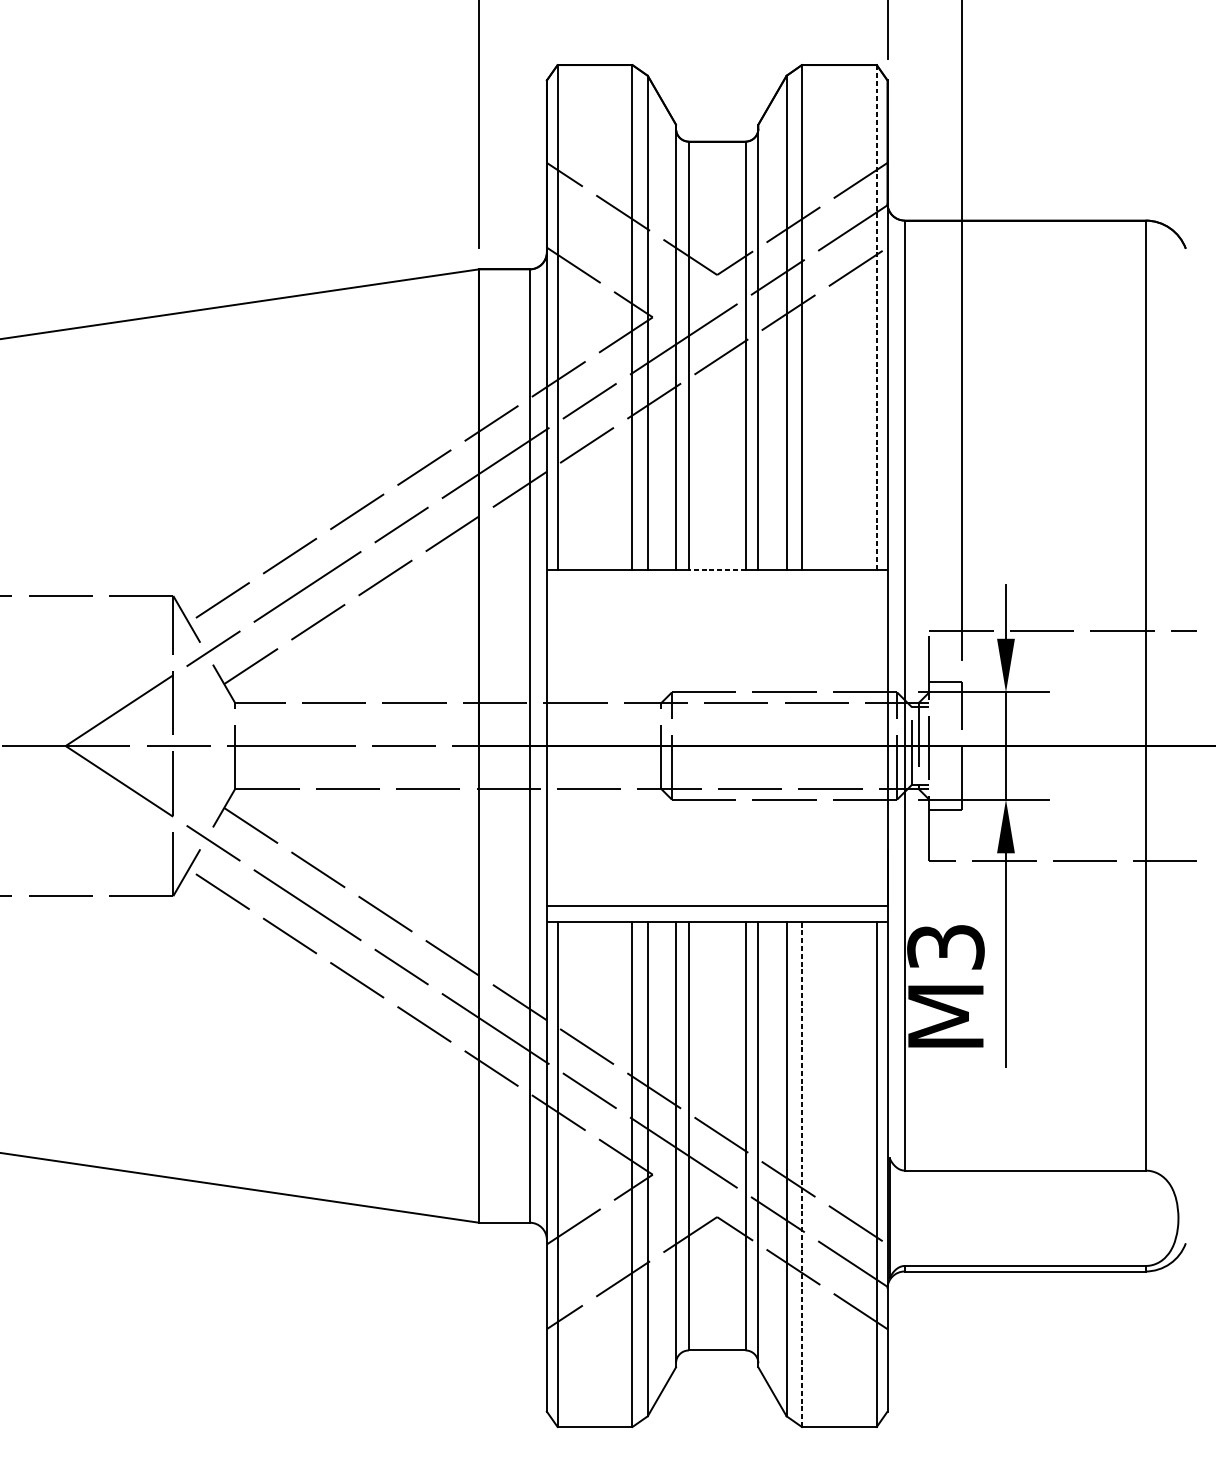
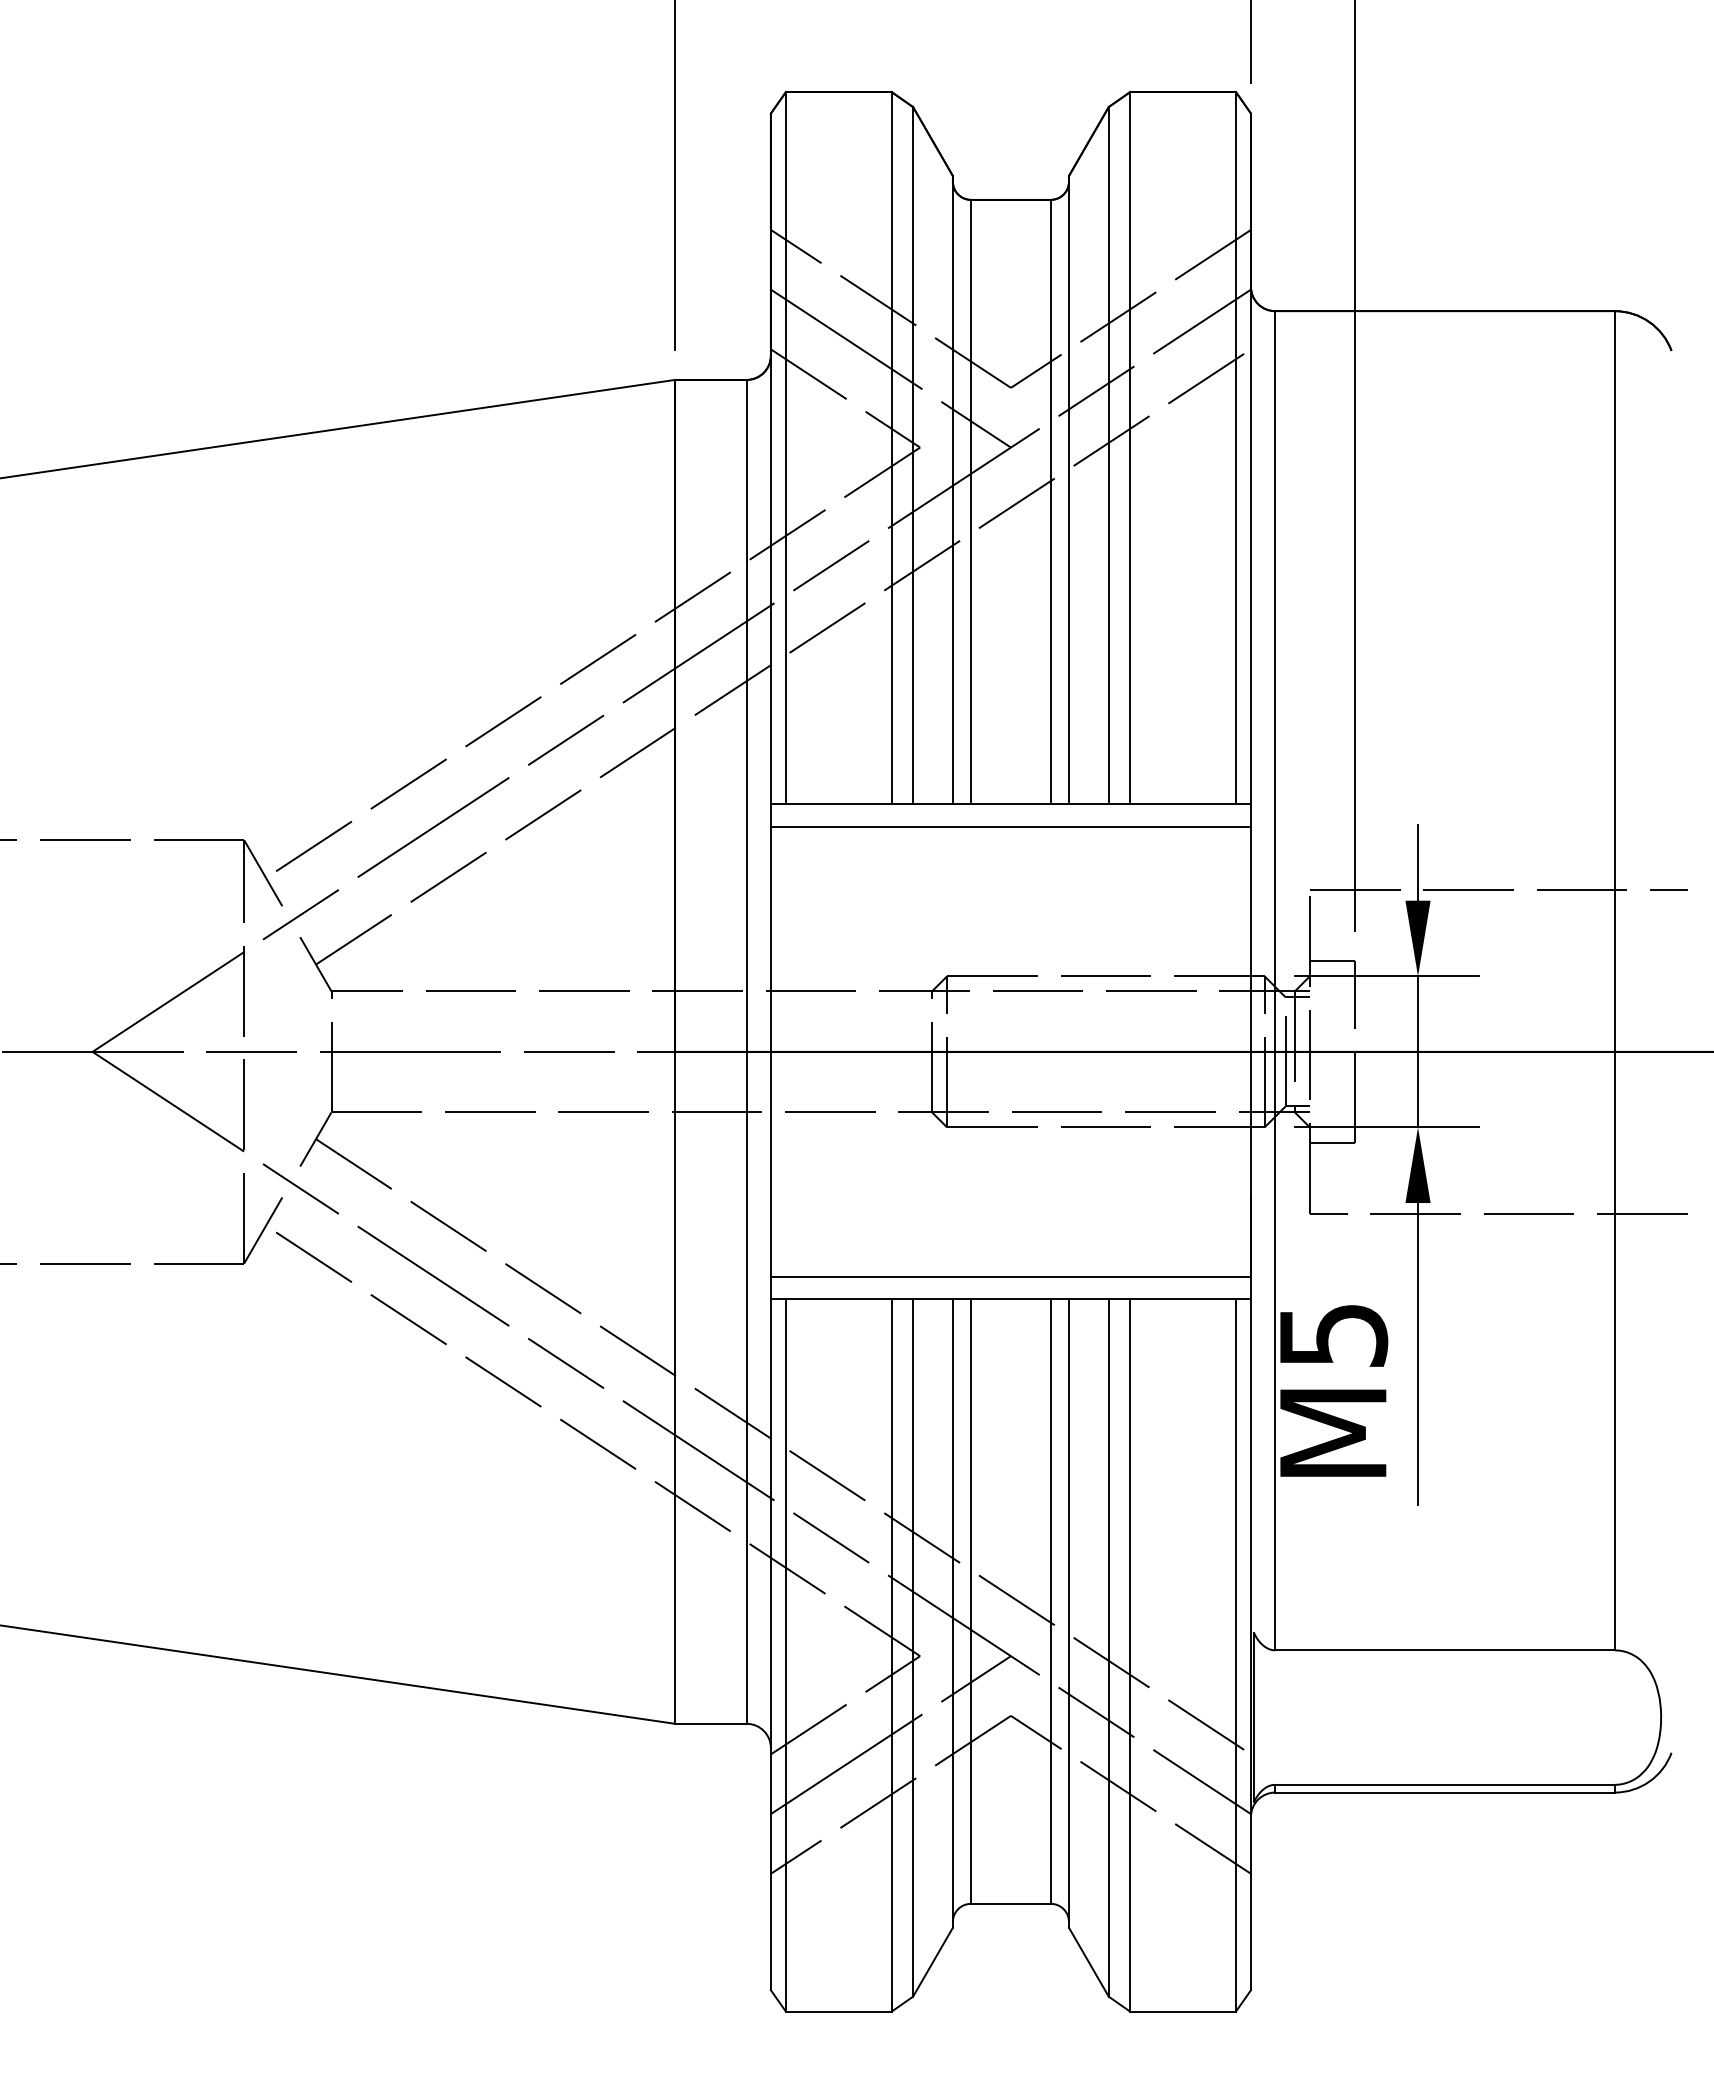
line: (631, 261) -> (890, 368), added
line: (876, 318) -> (1235, 448), dashed -> solid
line: (716, 570) -> (1010, 804), dashed -> solid
line: (716, 586) -> (1010, 826), added
text: (945, 947) -> (1332, 1335), M3 -> M5
line: (802, 1174) -> (1130, 1655), dashed -> solid
line: (631, 1231) -> (890, 1735), added

